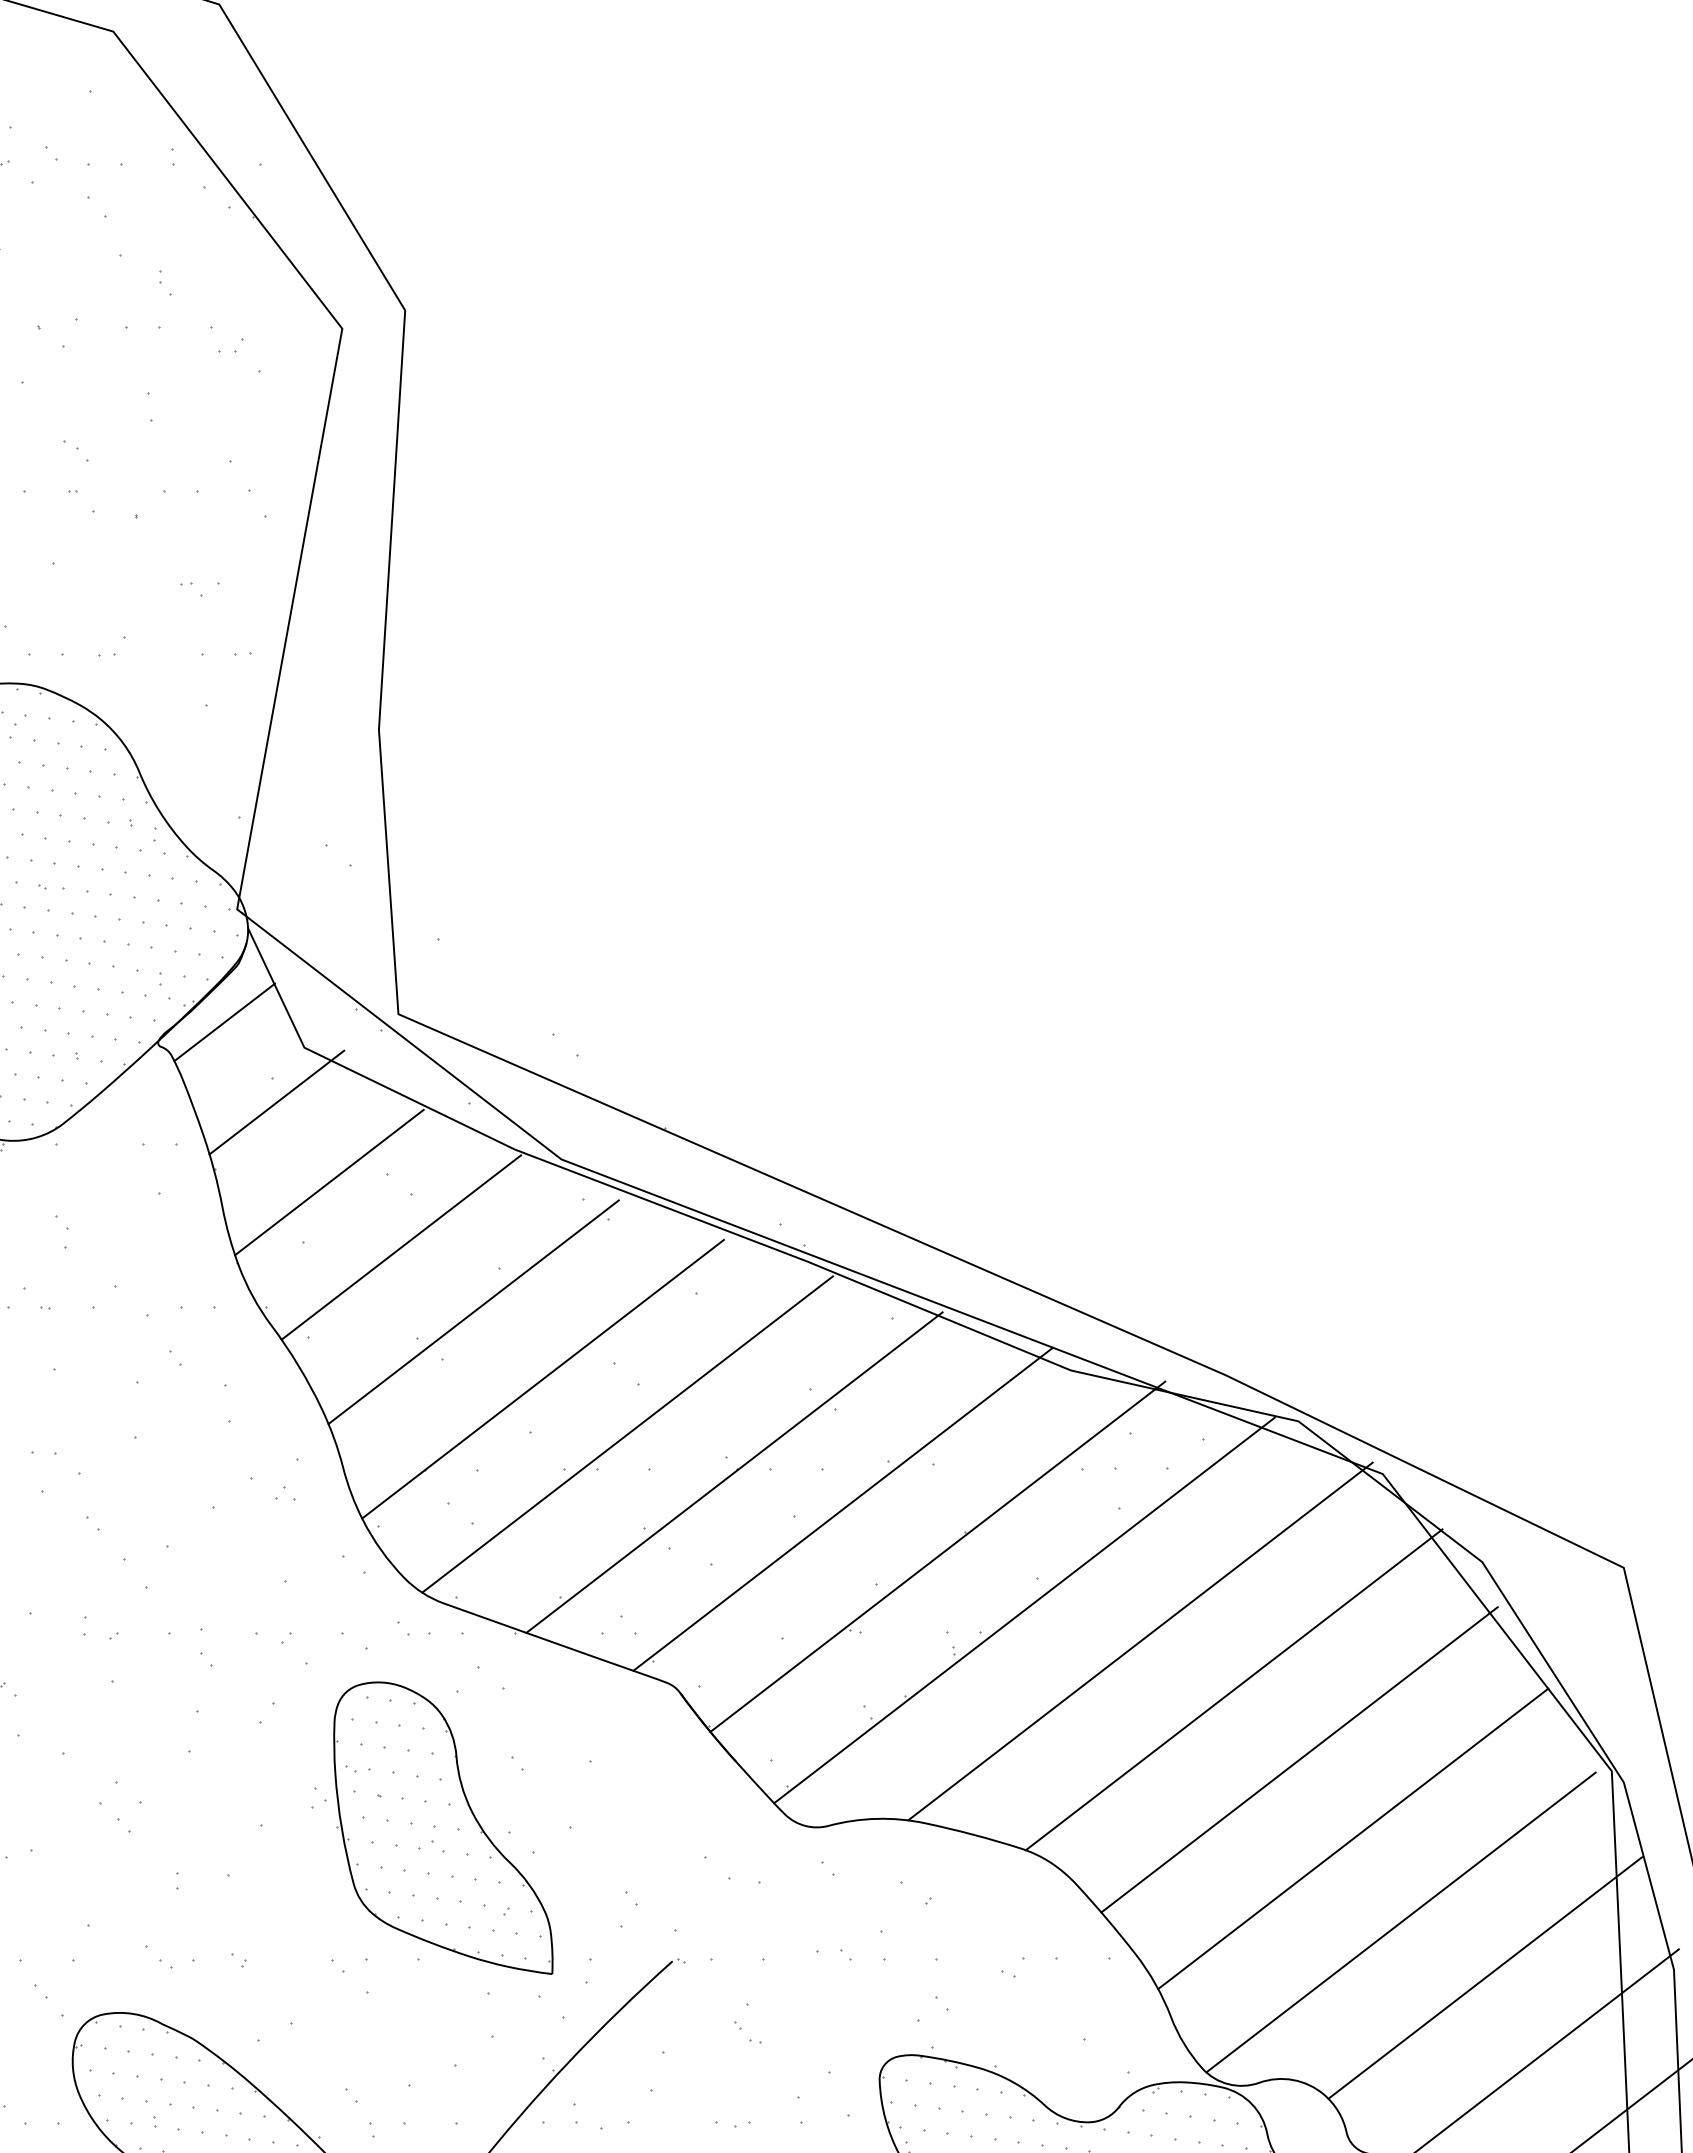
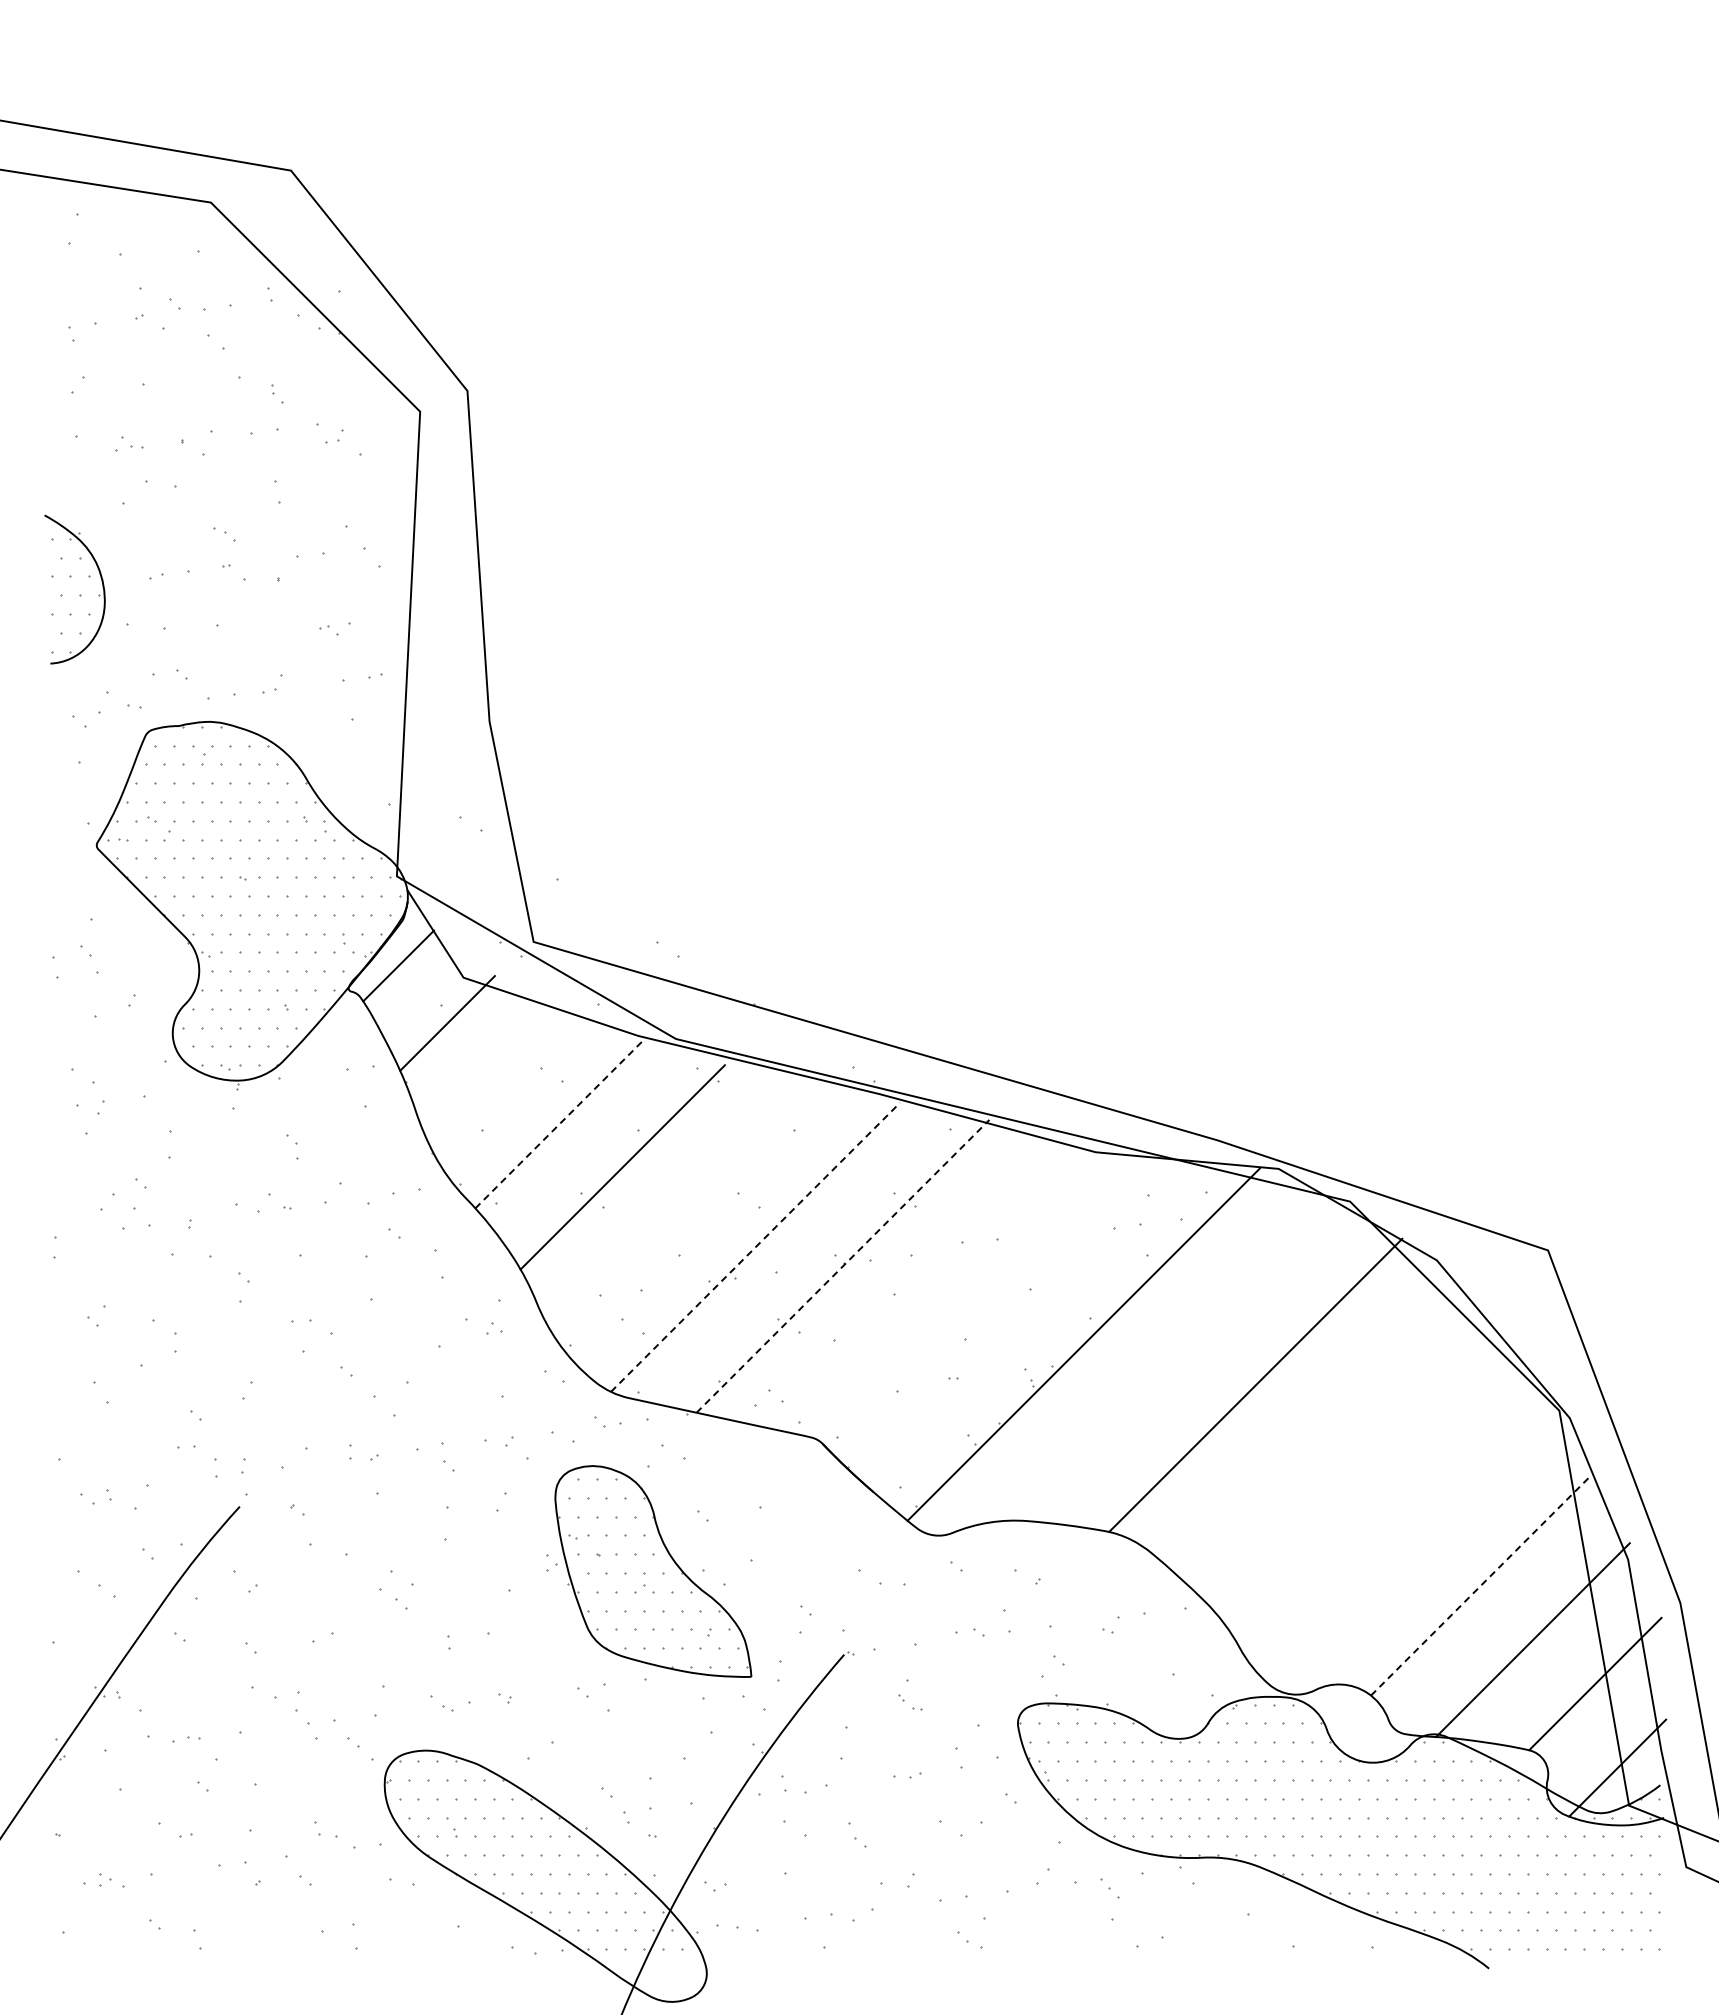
line: (329, 1182) -> (496, 1080), removed
line: (401, 1246) -> (559, 1123), solid -> dashed
line: (542, 1378) -> (683, 1212), removed
line: (627, 1434) -> (755, 1247), solid -> dashed
line: (735, 1471) -> (843, 1265), solid -> dashed
line: (842, 1508) -> (931, 1283), removed
line: (937, 1556) -> (1010, 1311), removed
line: (1140, 1640) -> (1177, 1356), removed
line: (1298, 1759) -> (1313, 1433), removed
line: (1352, 1838) -> (1363, 1489), removed
line: (1400, 1922) -> (1409, 1550), removed
line: (1485, 1977) -> (1481, 1584), solid -> dashed

